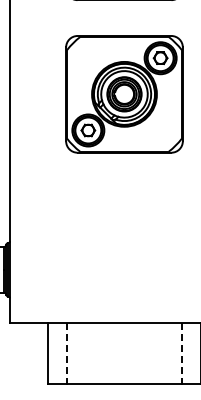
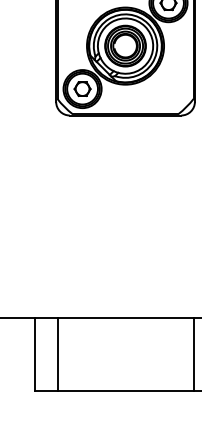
line: (67, 353) -> (57, 354), dashed -> solid
line: (181, 353) -> (193, 354), dashed -> solid

